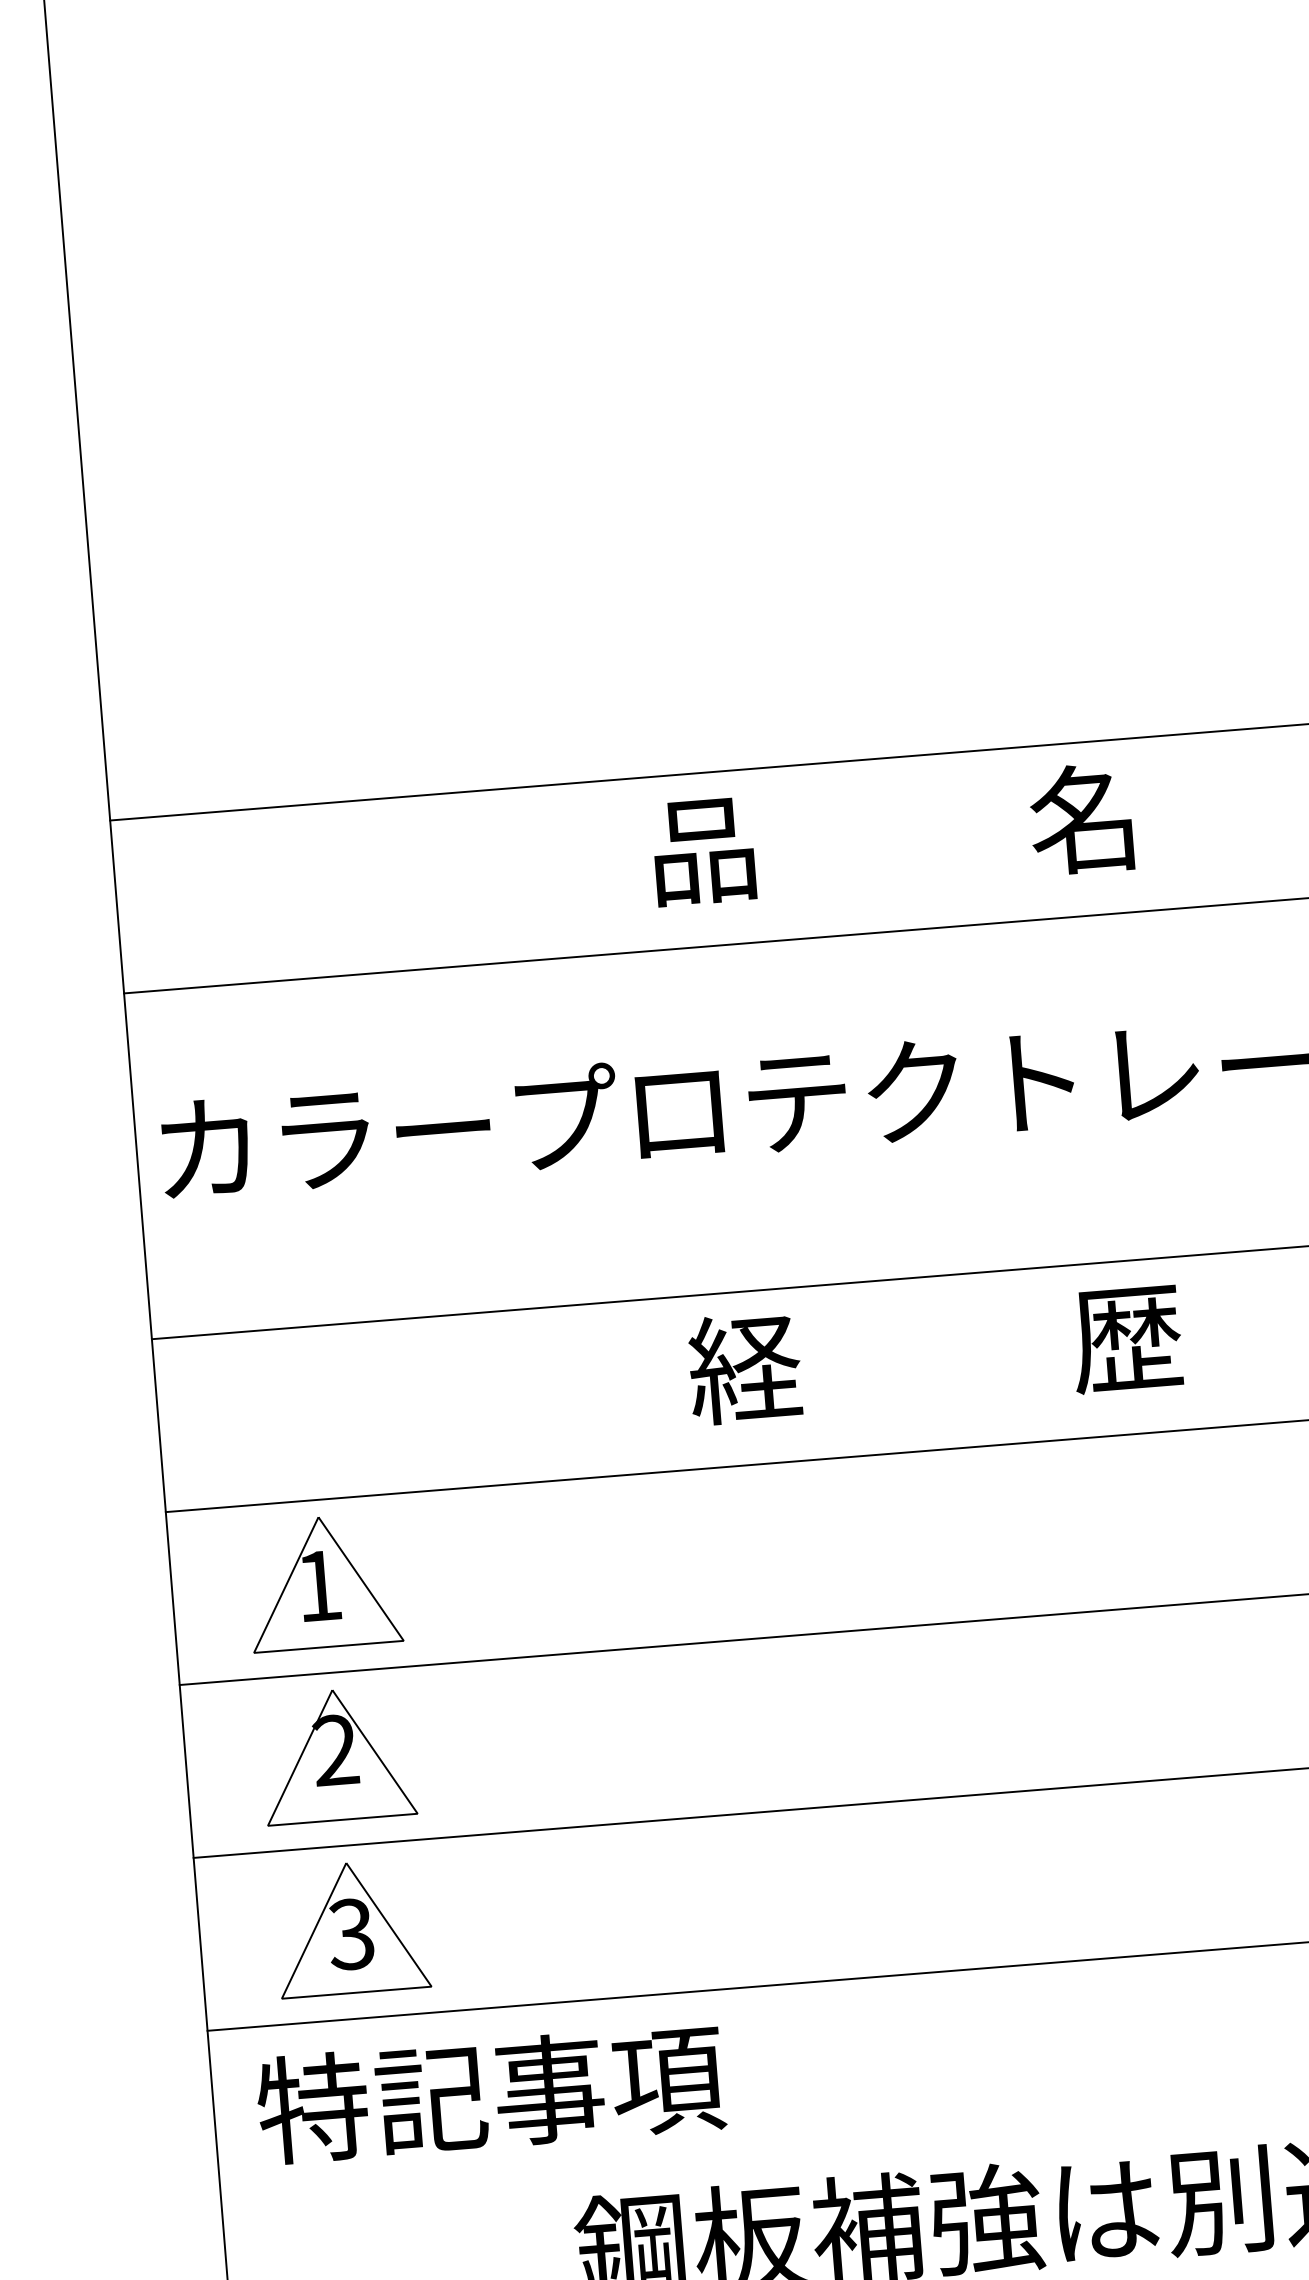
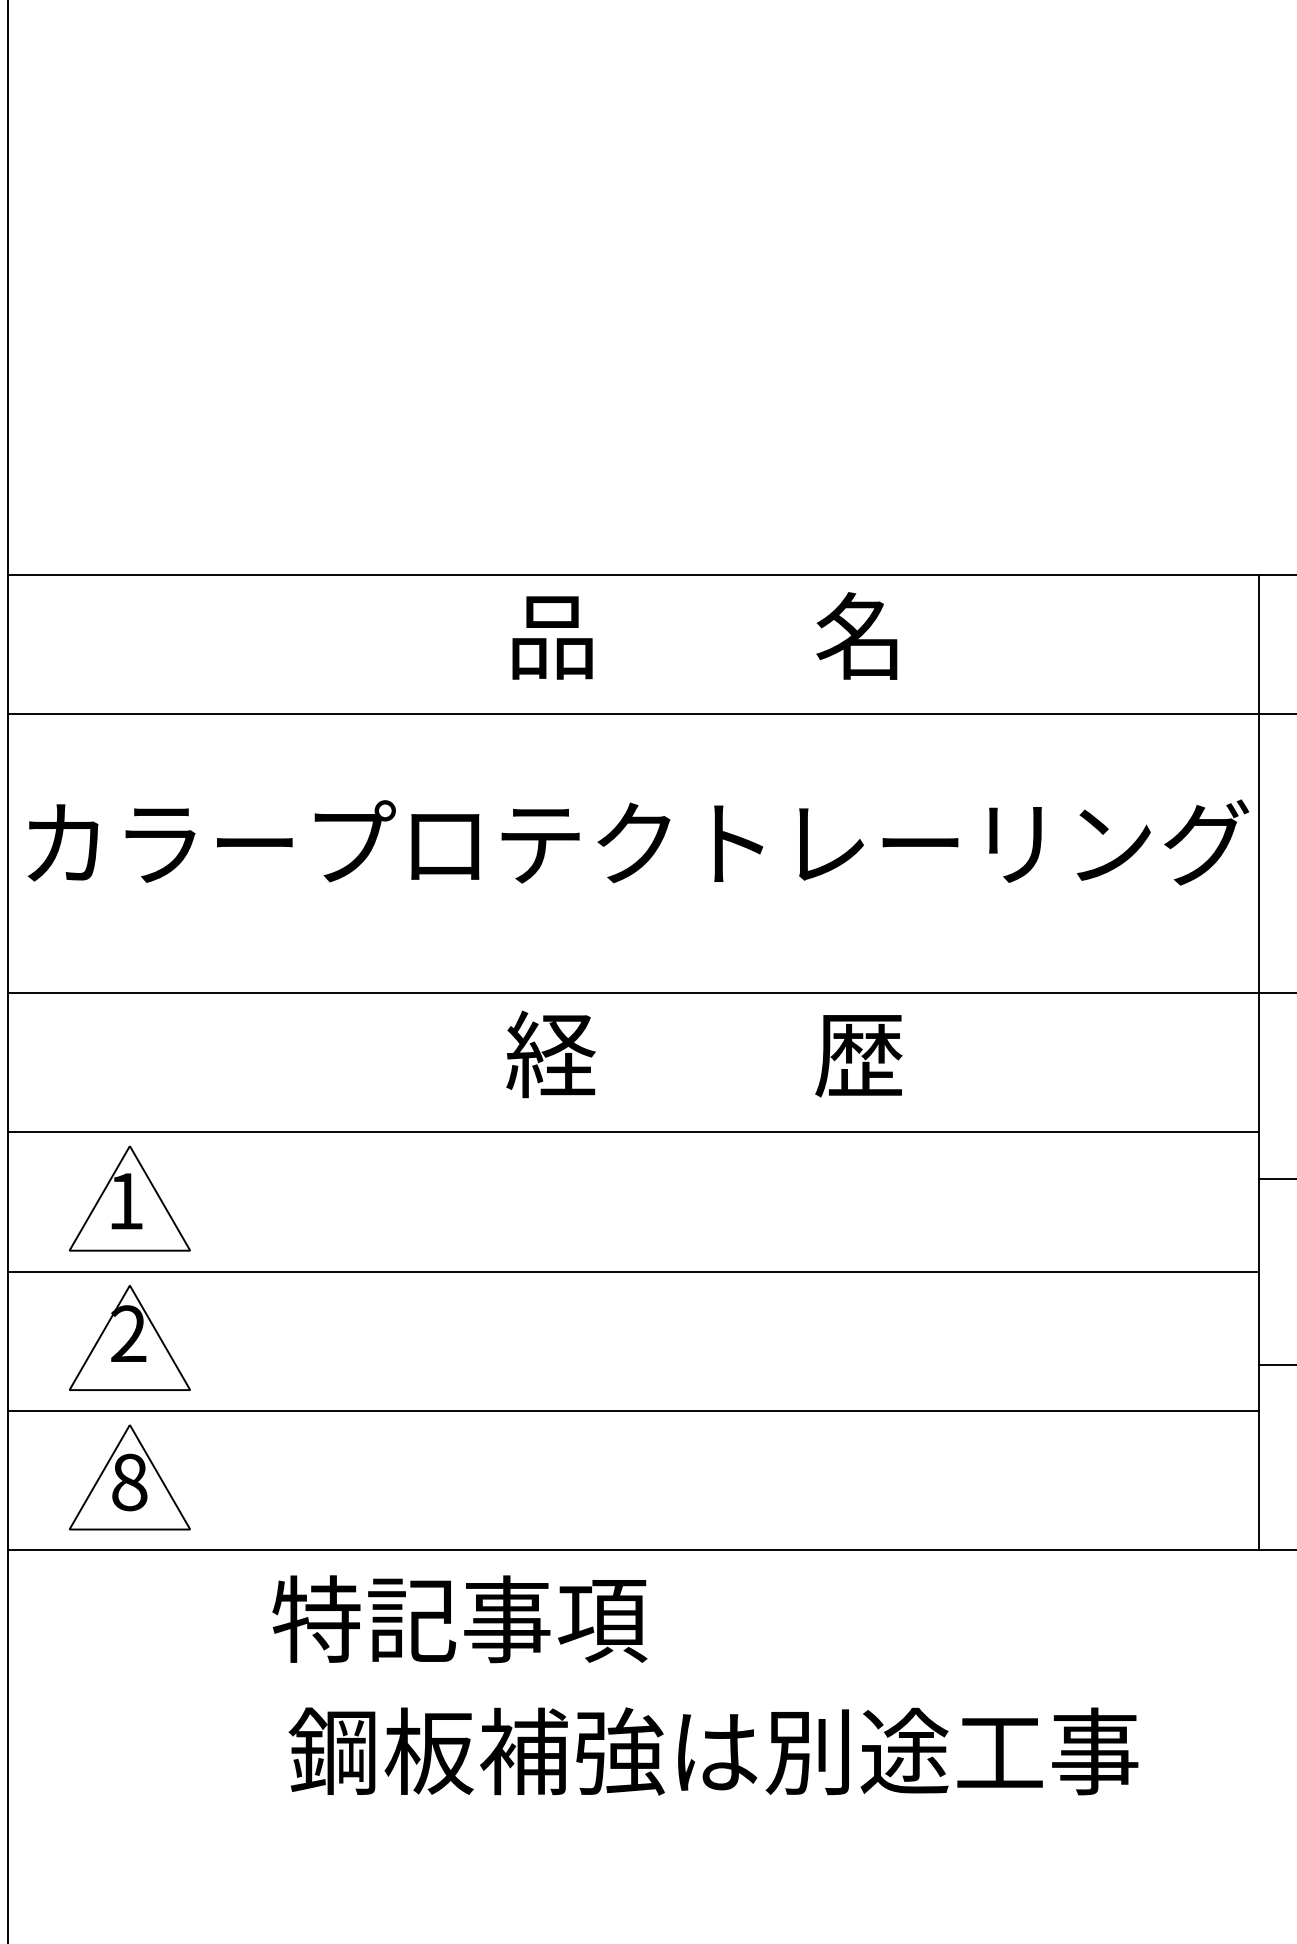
text: (892, 833) -> (704, 635), moved
text: (935, 1353) -> (704, 1054), moved
text: (351, 1934) -> (129, 1482), 3 -> 8
text: (490, 2094) -> (459, 1619), moved

